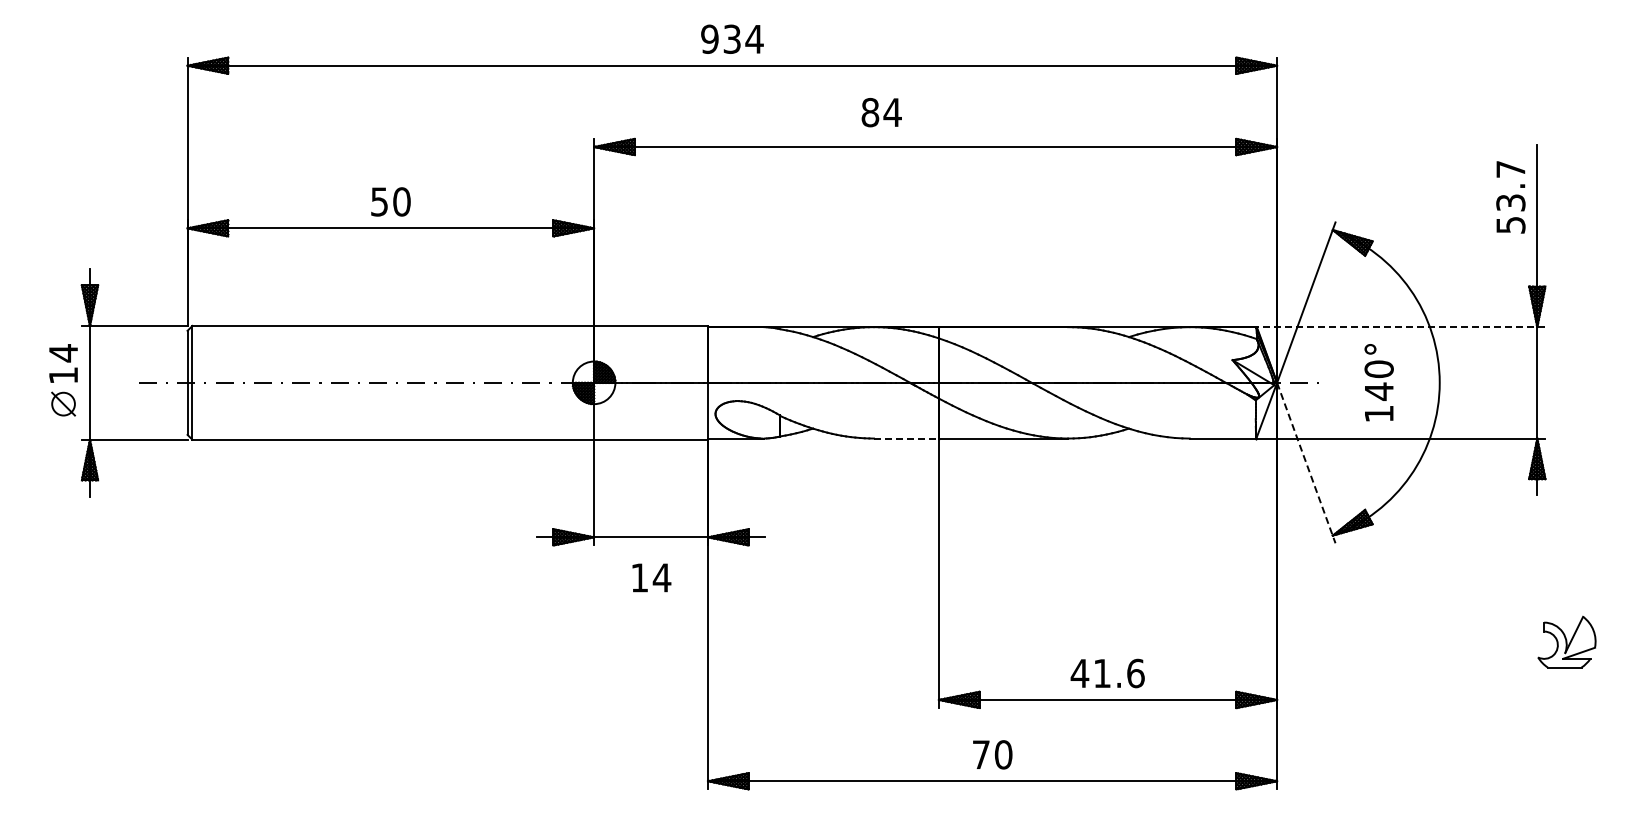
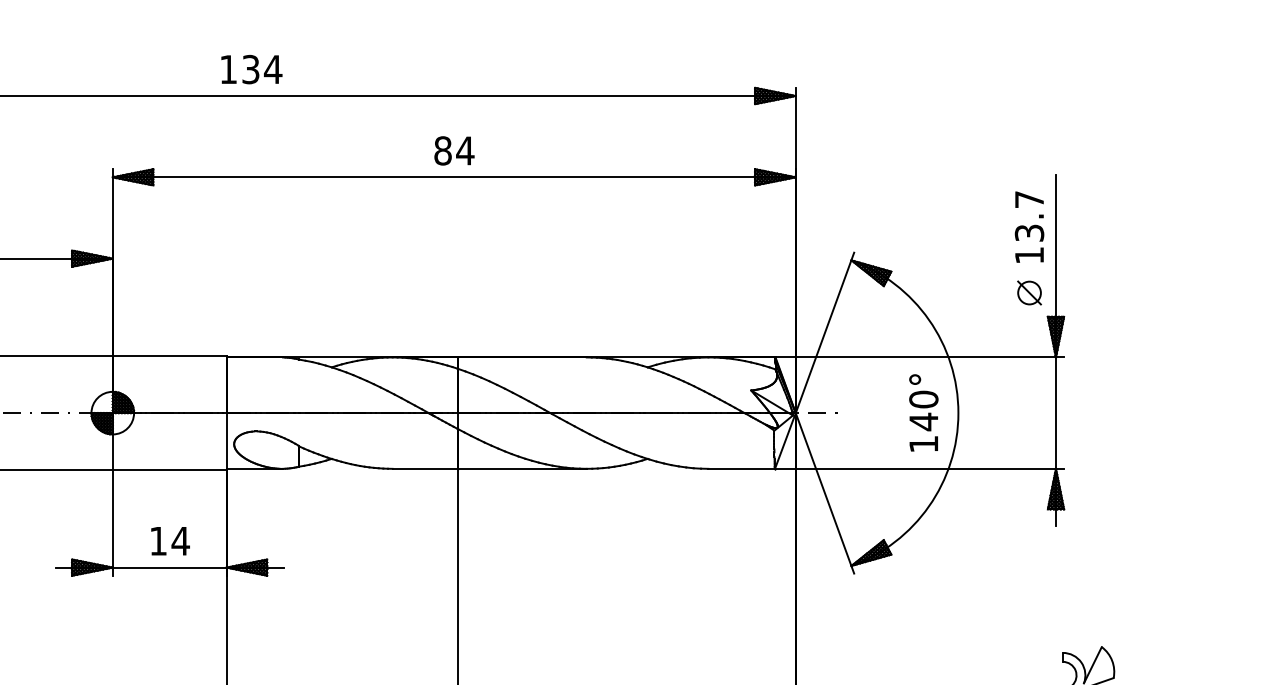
text: (709, 38) -> (228, 68), 934 -> 134
text: (881, 112) -> (454, 150), moved
text: (1510, 225) -> (1029, 255), 53.7 -> 13.7
part: (1510, 262) -> (1029, 292), added
line: (1400, 327) -> (919, 357), dashed -> solid
text: (1378, 382) -> (923, 412), moved
line: (906, 438) -> (425, 468), dashed -> solid
line: (1306, 463) -> (825, 493), dashed -> solid
text: (651, 577) -> (170, 540), moved

